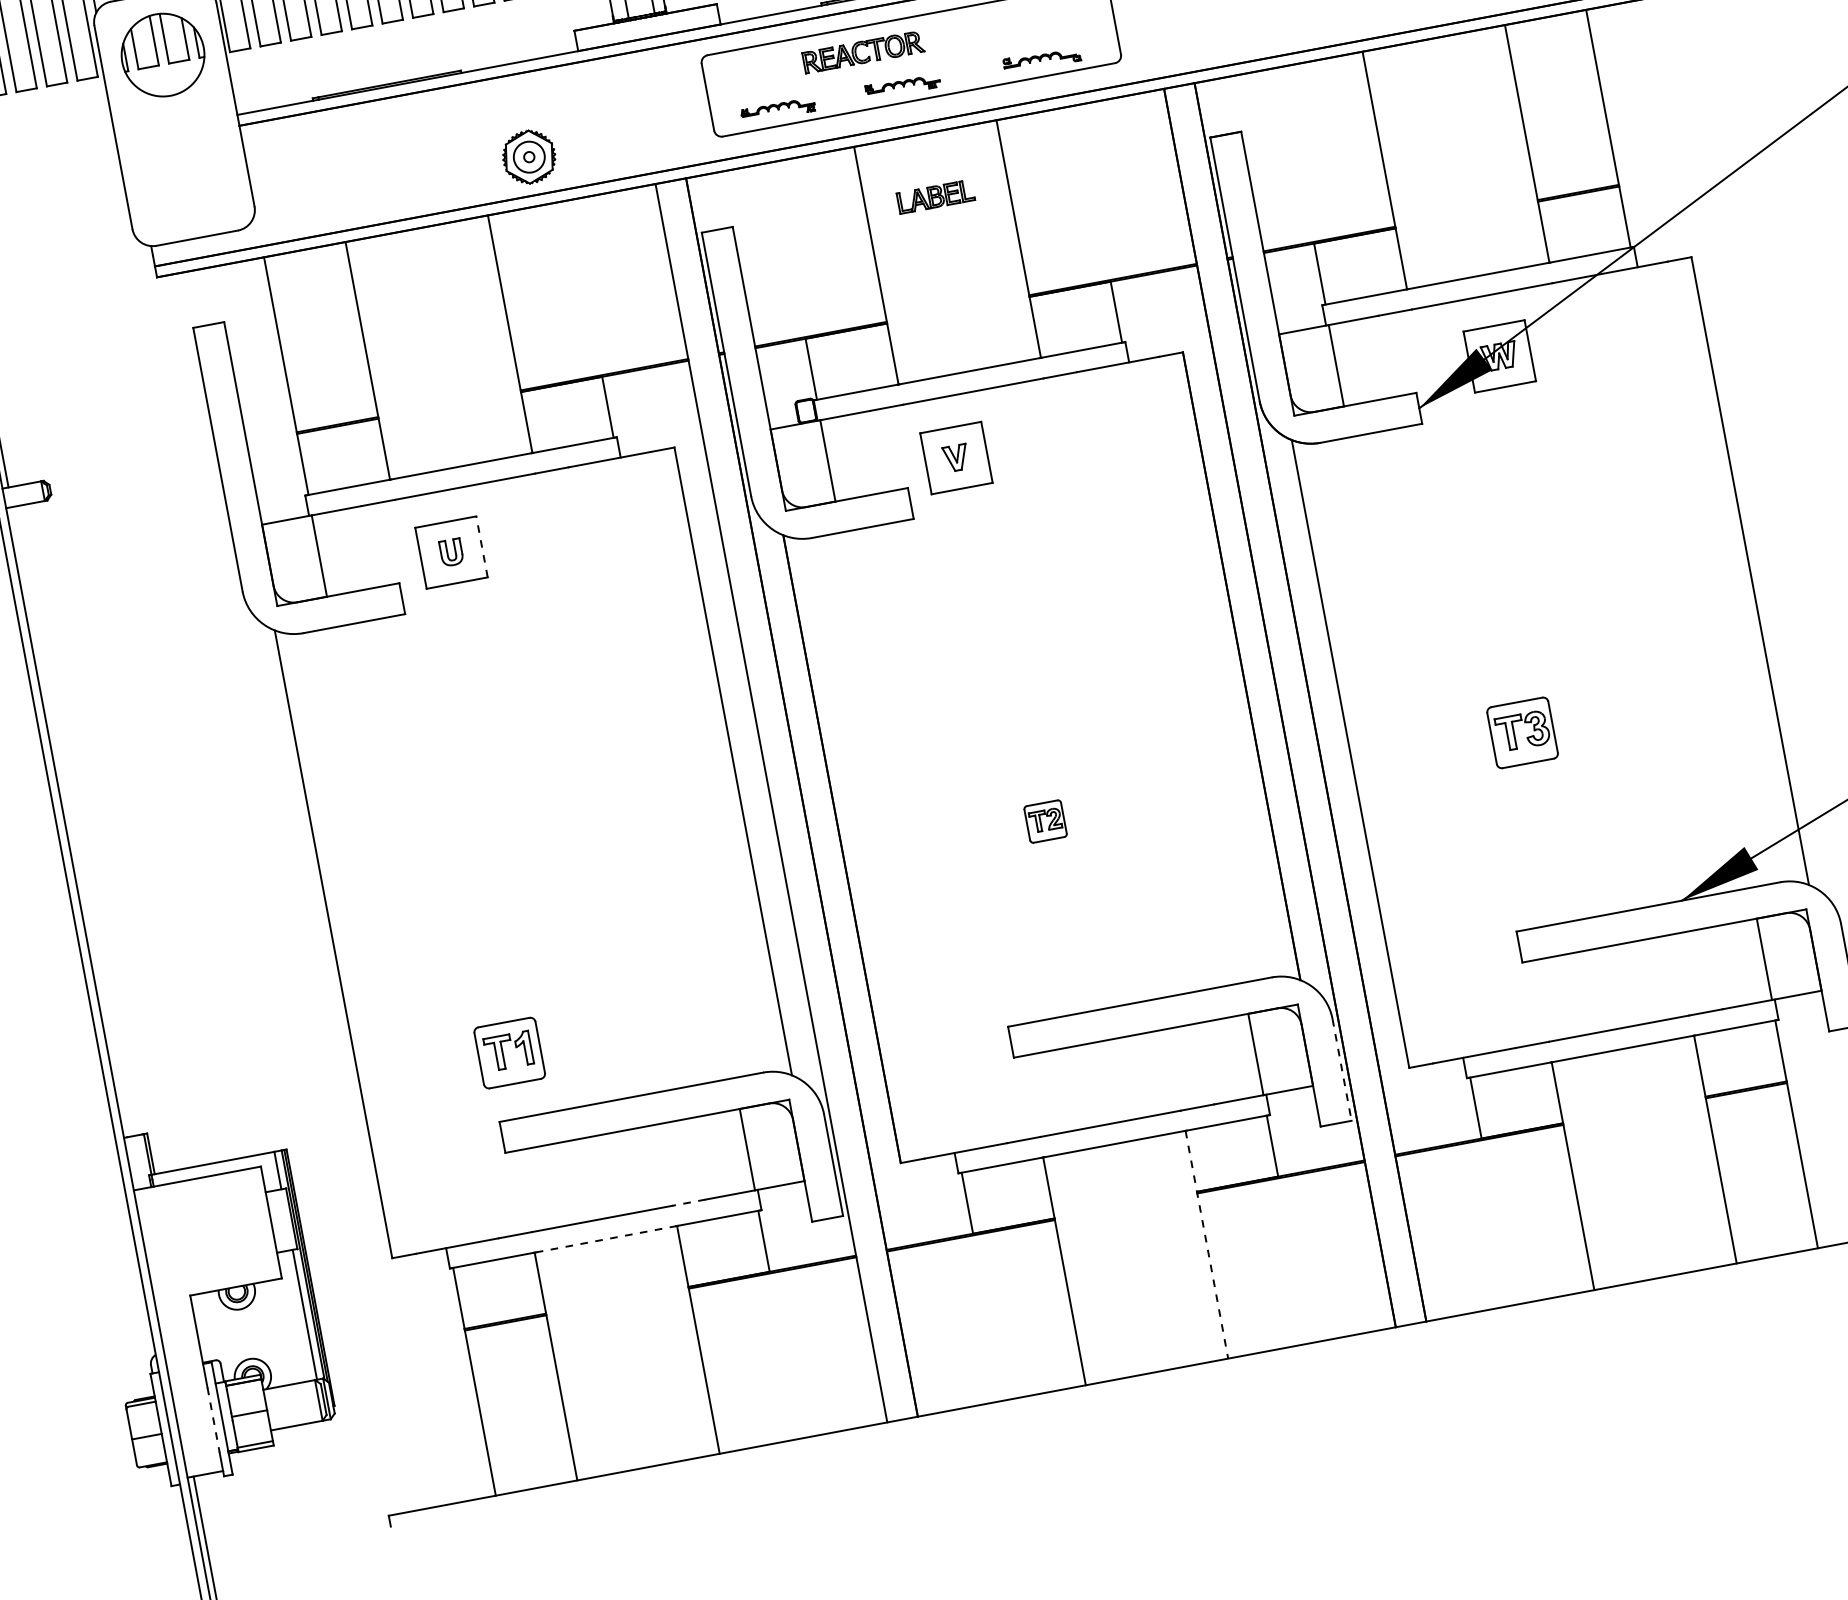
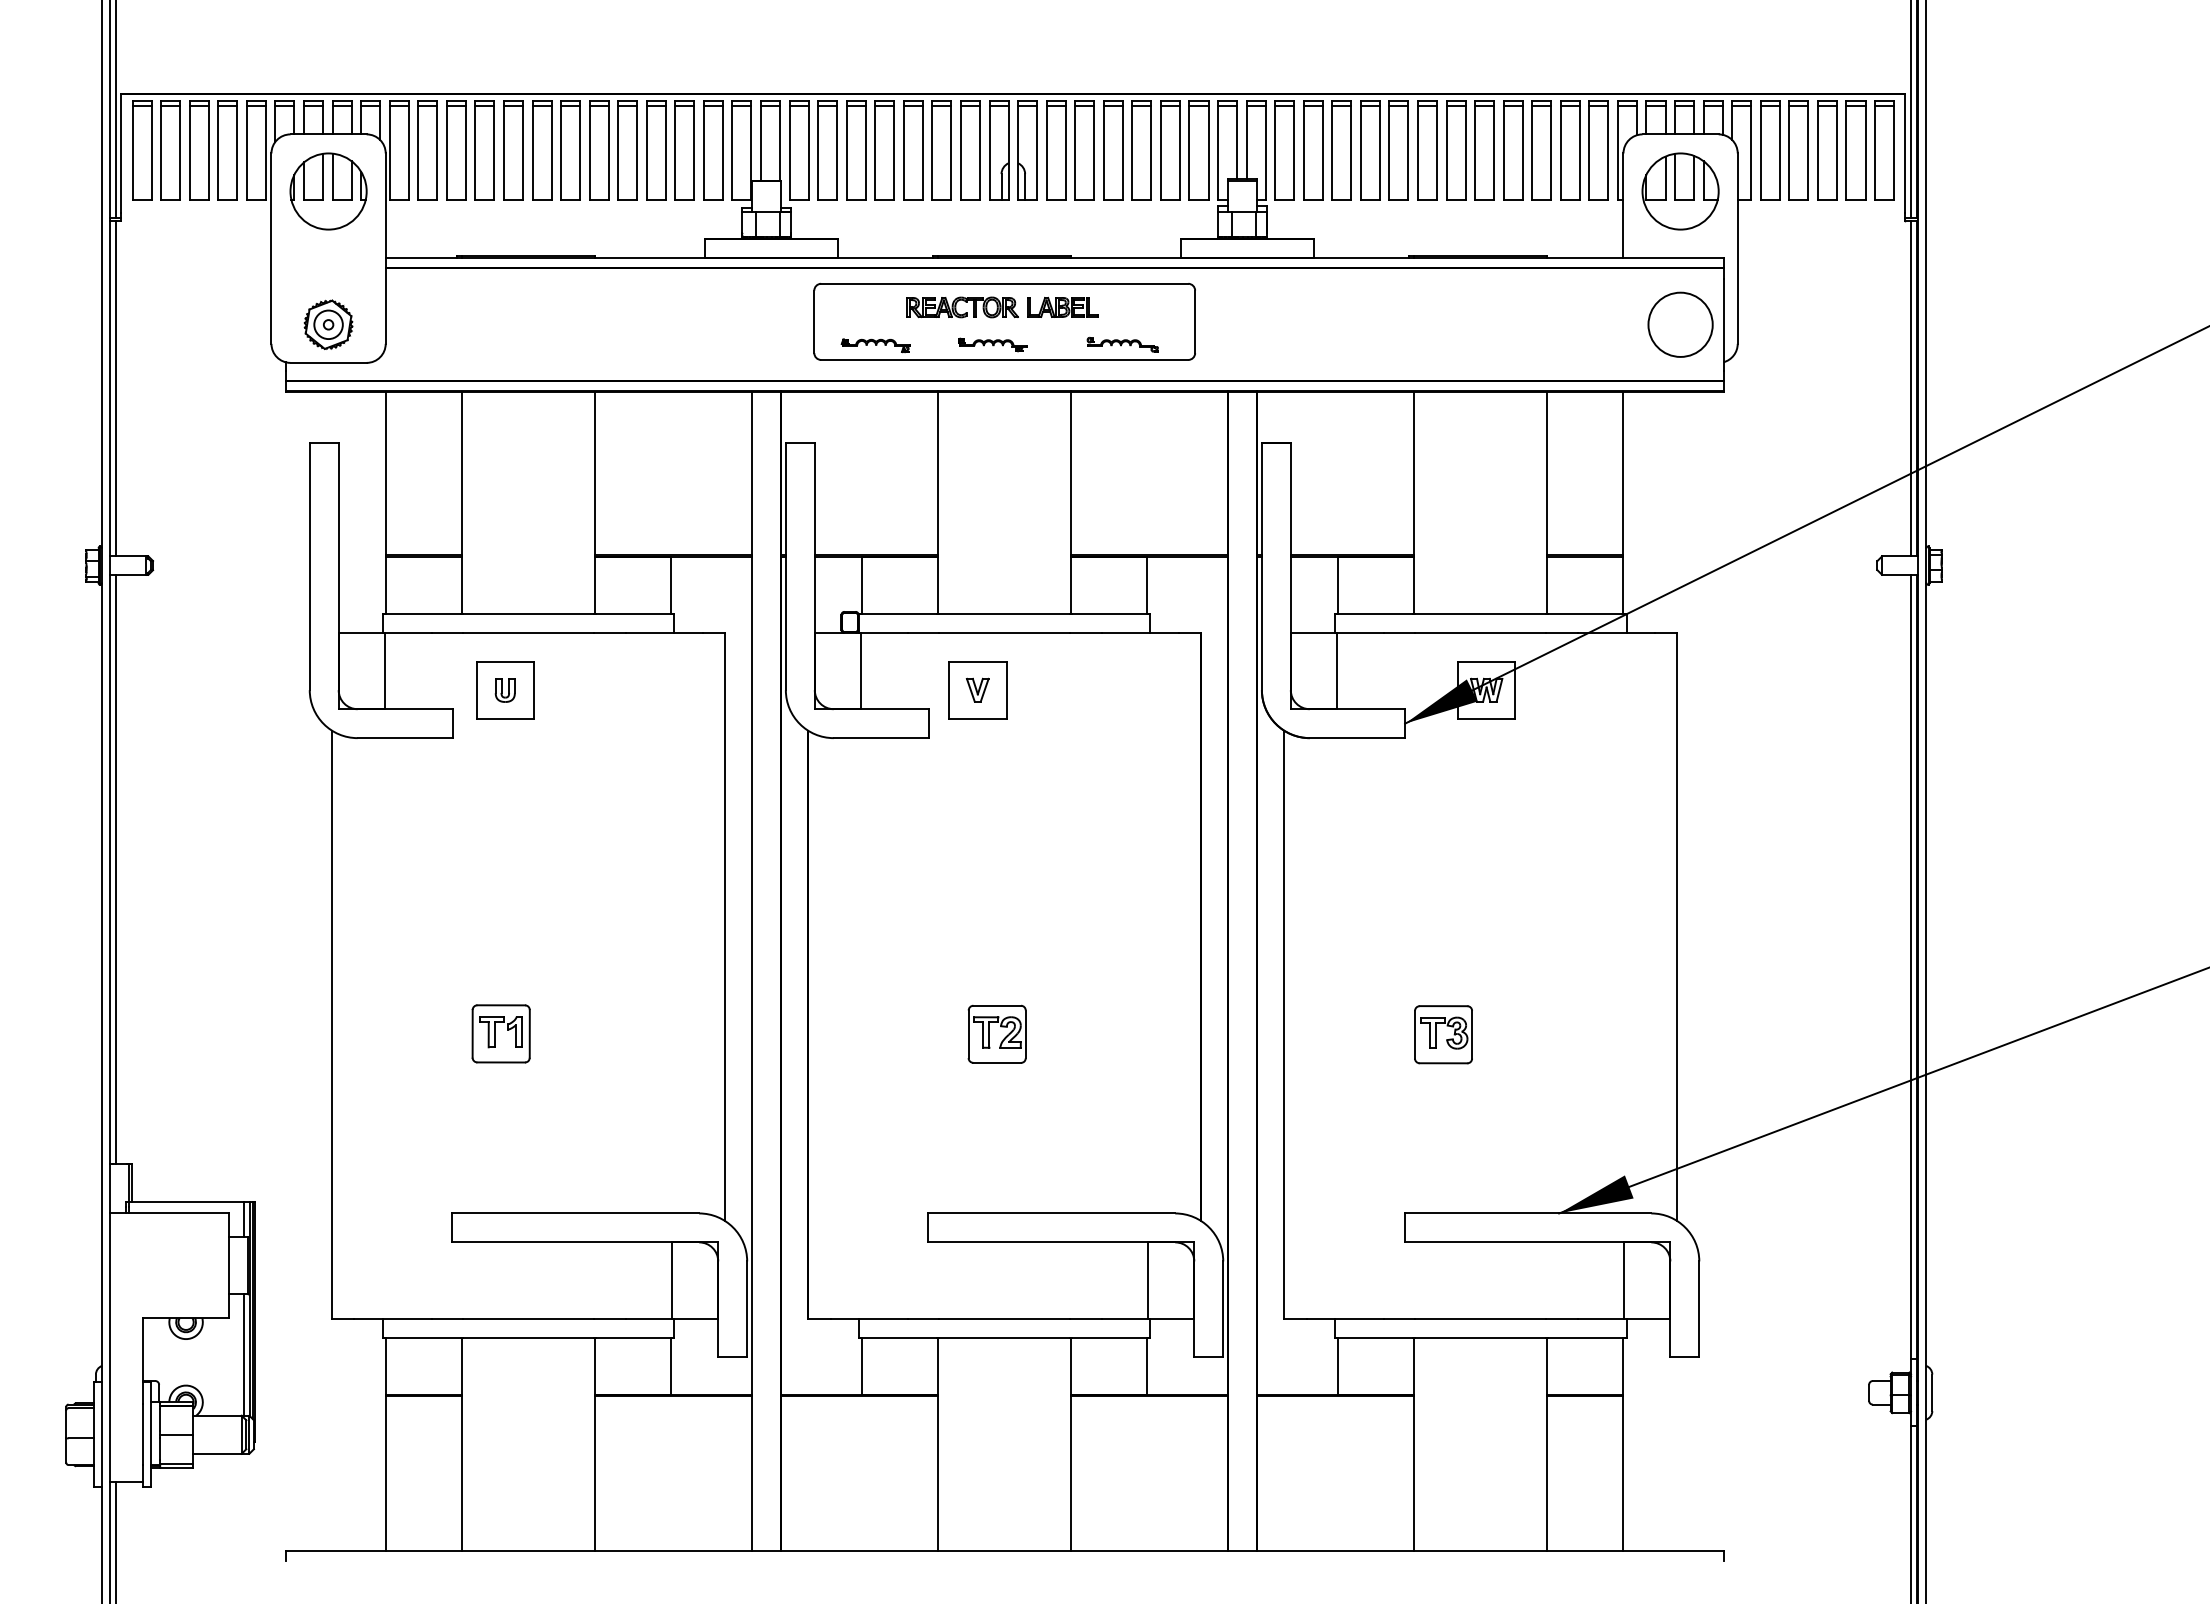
part: (529, 156) -> (328, 324), moved
part: (935, 196) -> (1062, 307), moved
line: (481, 547) -> (533, 690), dashed -> solid
part: (1044, 820) -> (996, 1033), size x1.67
line: (70, 821) -> (115, 869), added
part: (508, 1052) -> (500, 1033), moved
line: (1342, 1070) -> (1223, 1309), dashed -> solid
line: (689, 1202) -> (610, 1318), dashed -> solid
line: (605, 1239) -> (528, 1337), dashed -> solid
line: (1207, 1244) -> (1071, 1444), dashed -> solid
line: (214, 1420) -> (143, 1435), dashed -> solid

